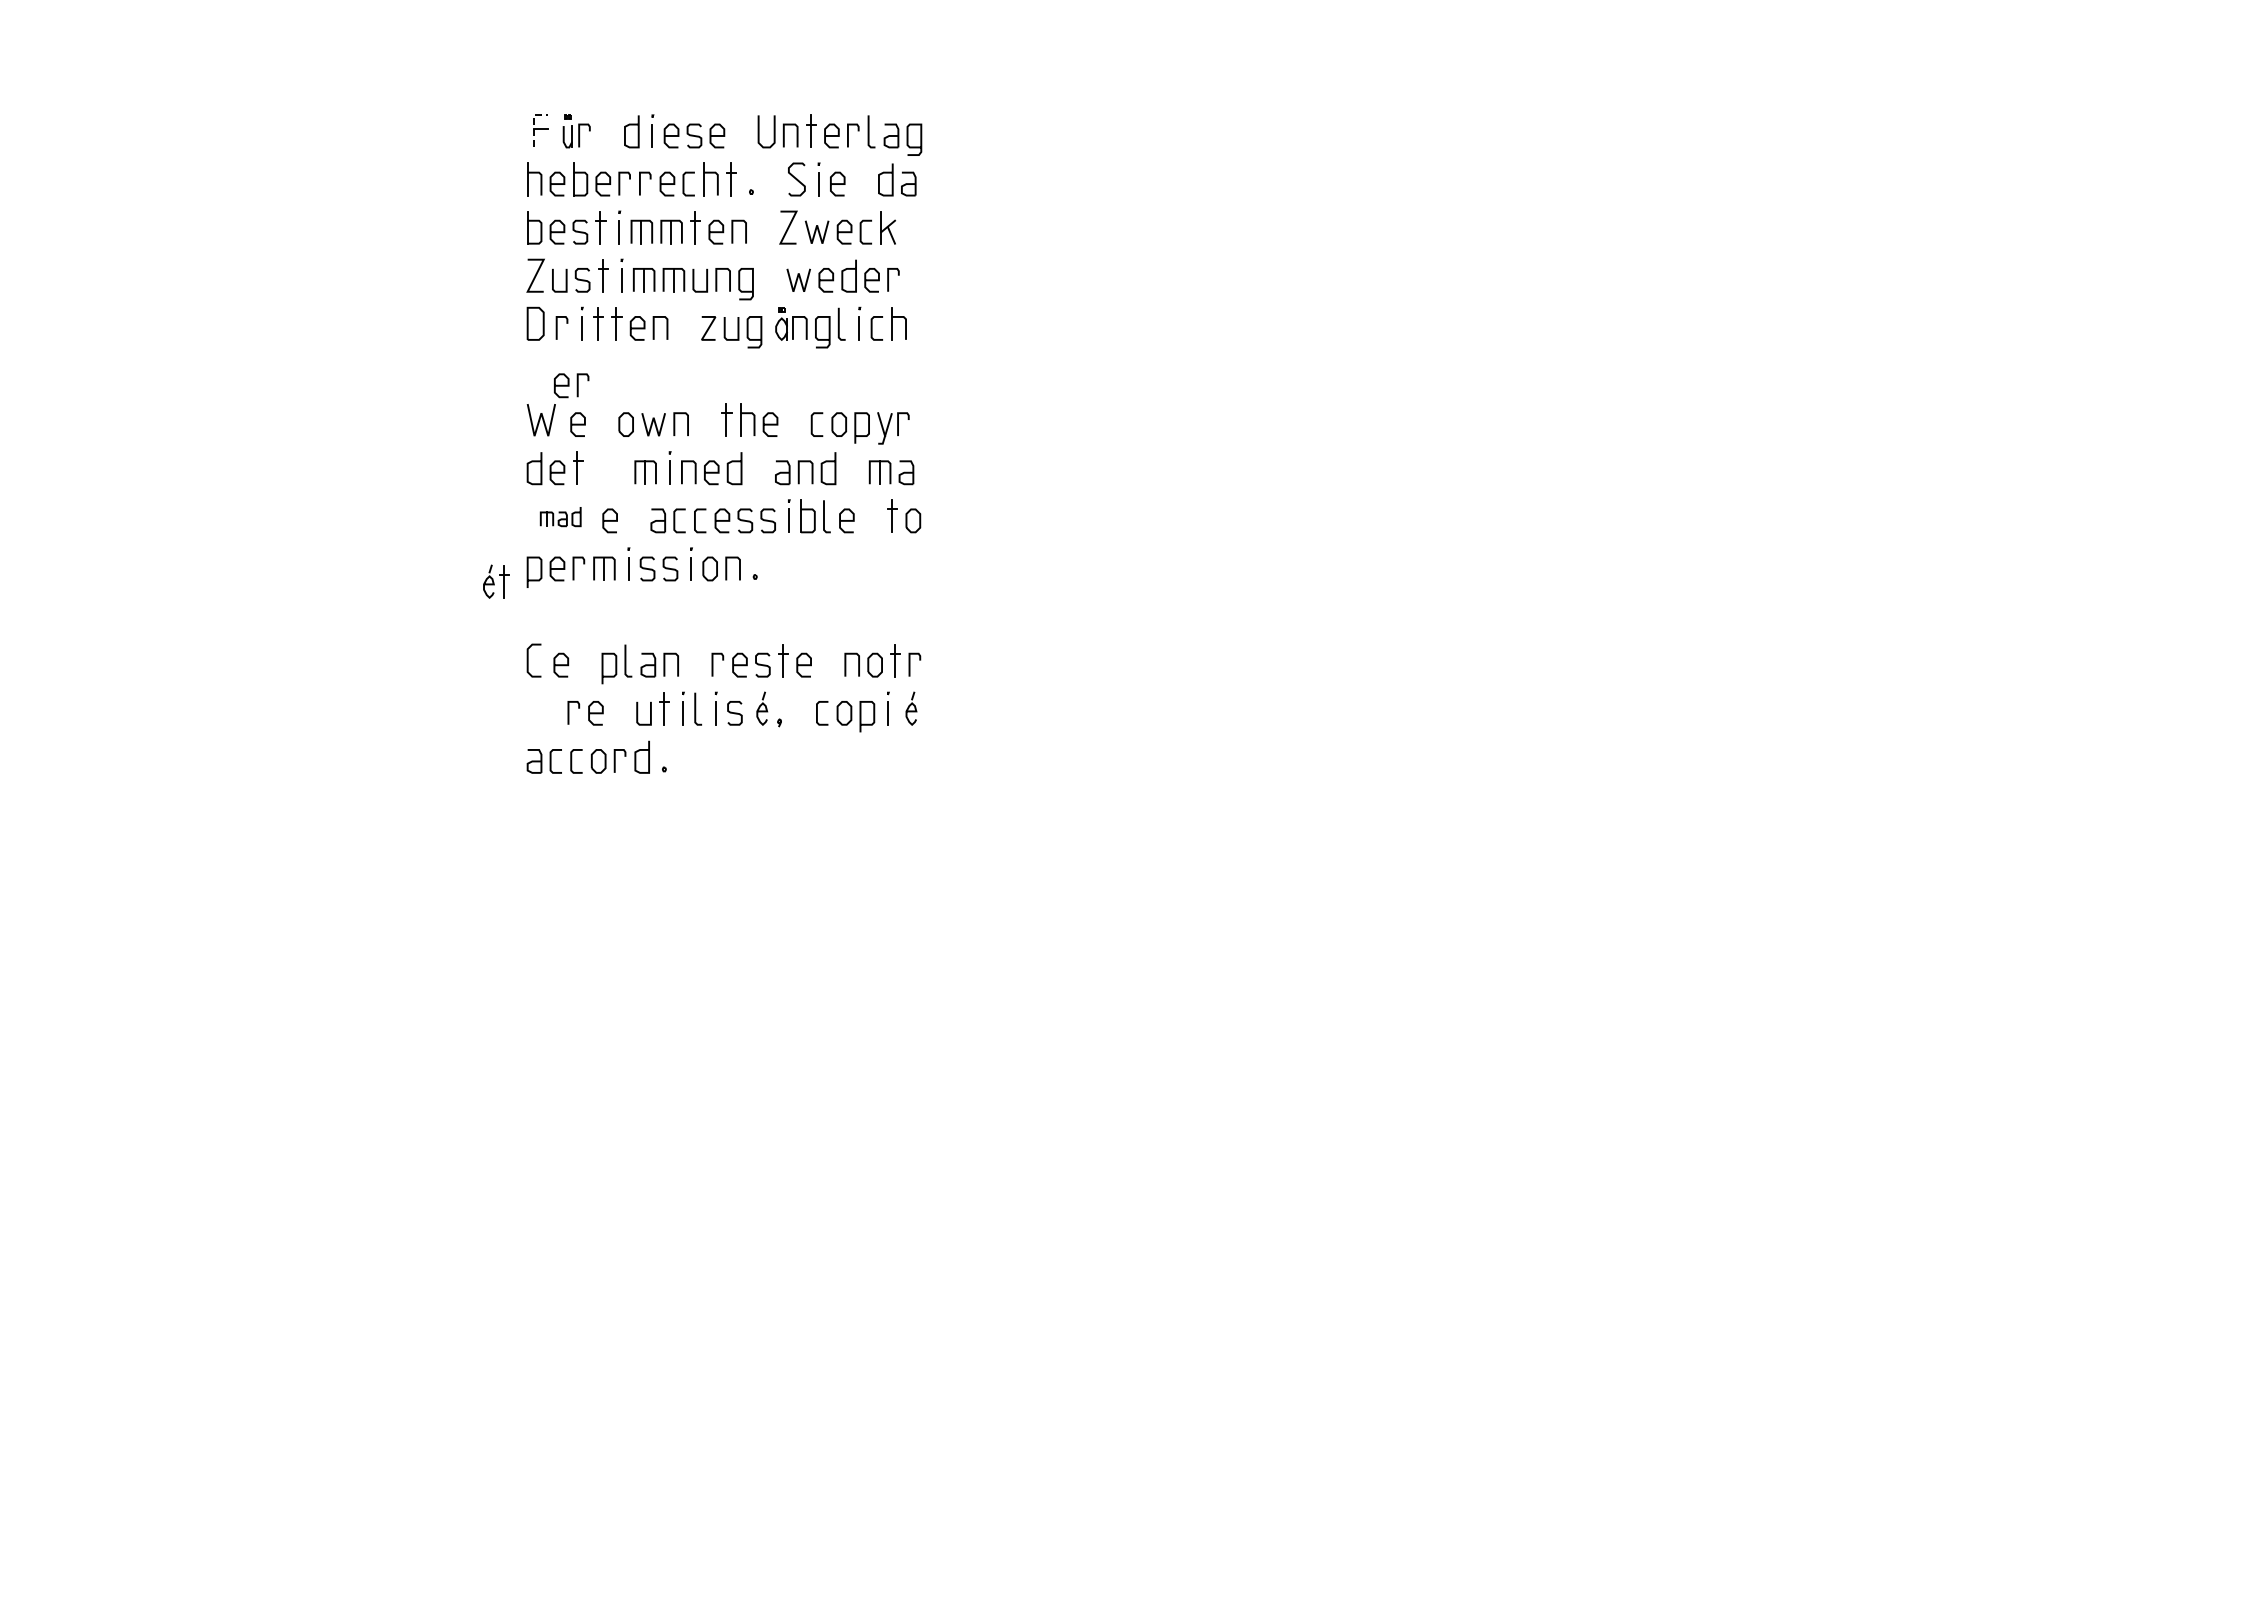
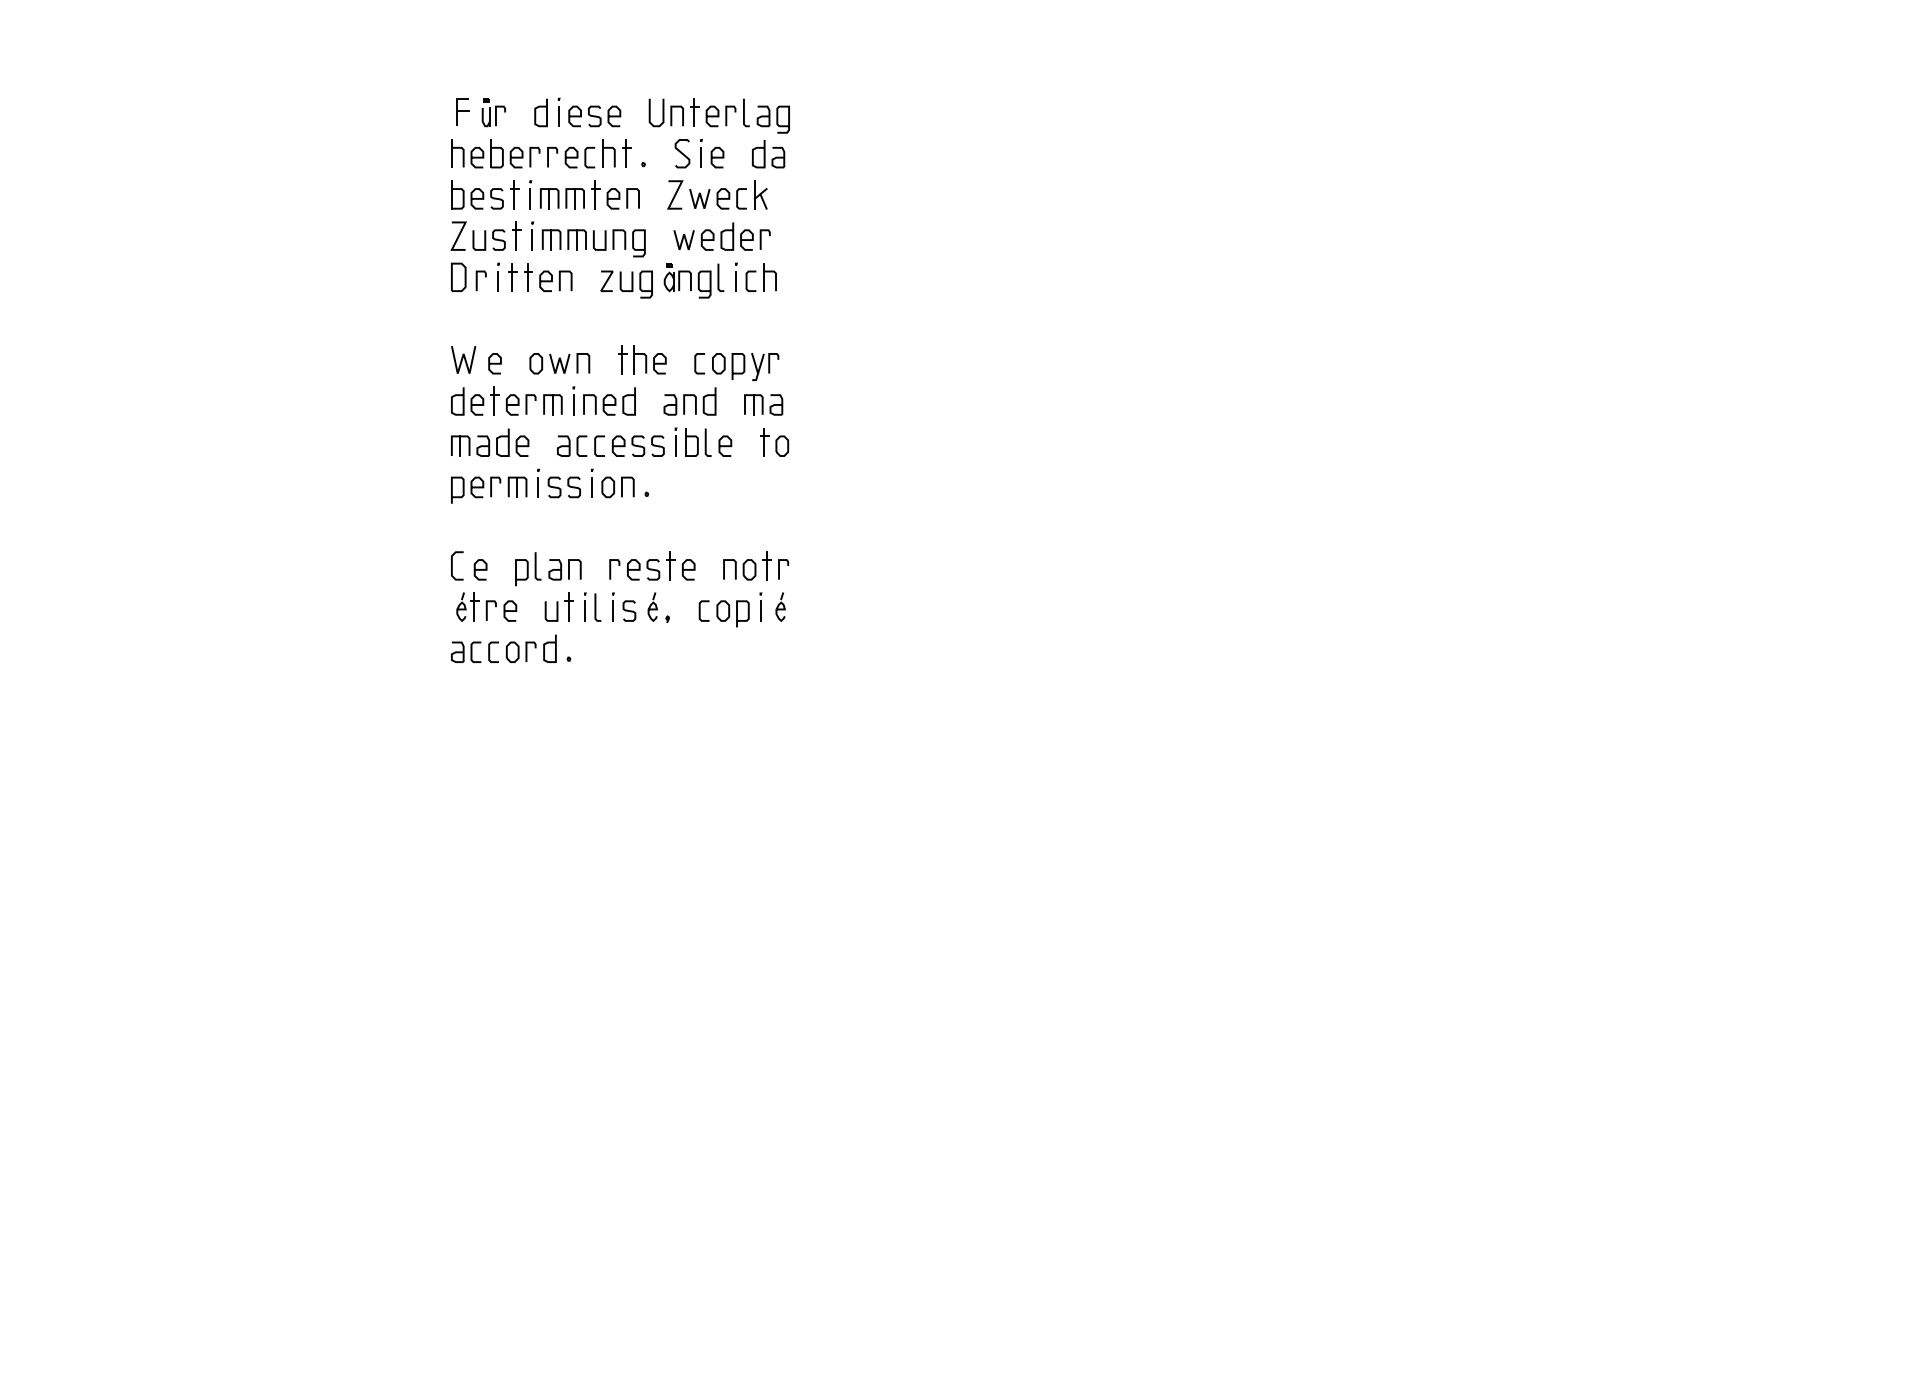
line: (533, 124) -> (456, 106), dashed -> solid
part: (571, 385) -> (521, 404), moved
part: (560, 516) -> (479, 442), size x1.67
part: (496, 581) -> (467, 606), moved

